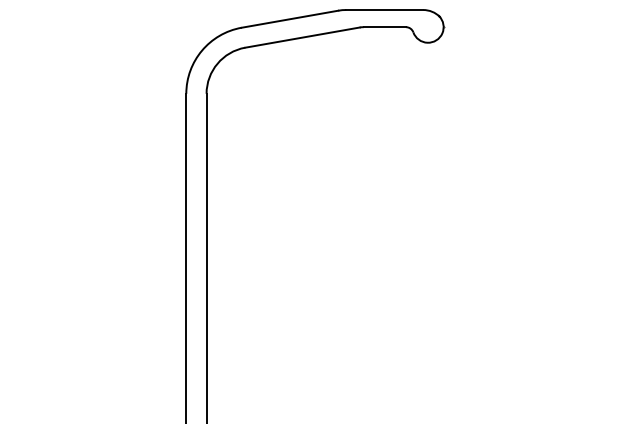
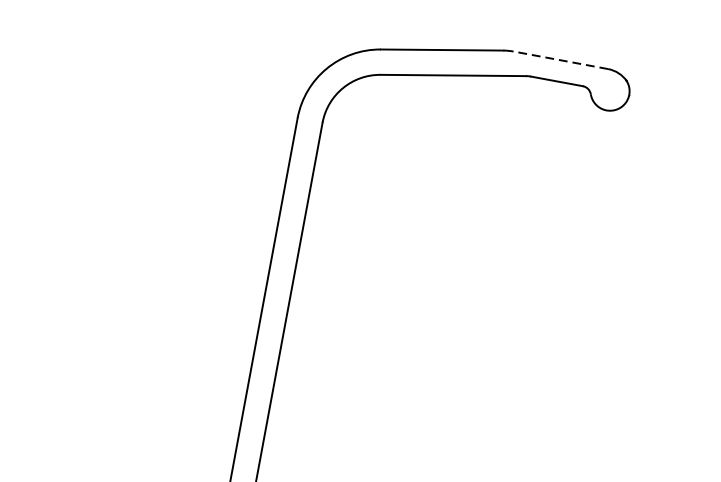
line: (384, 10) -> (560, 60), solid -> dashed

